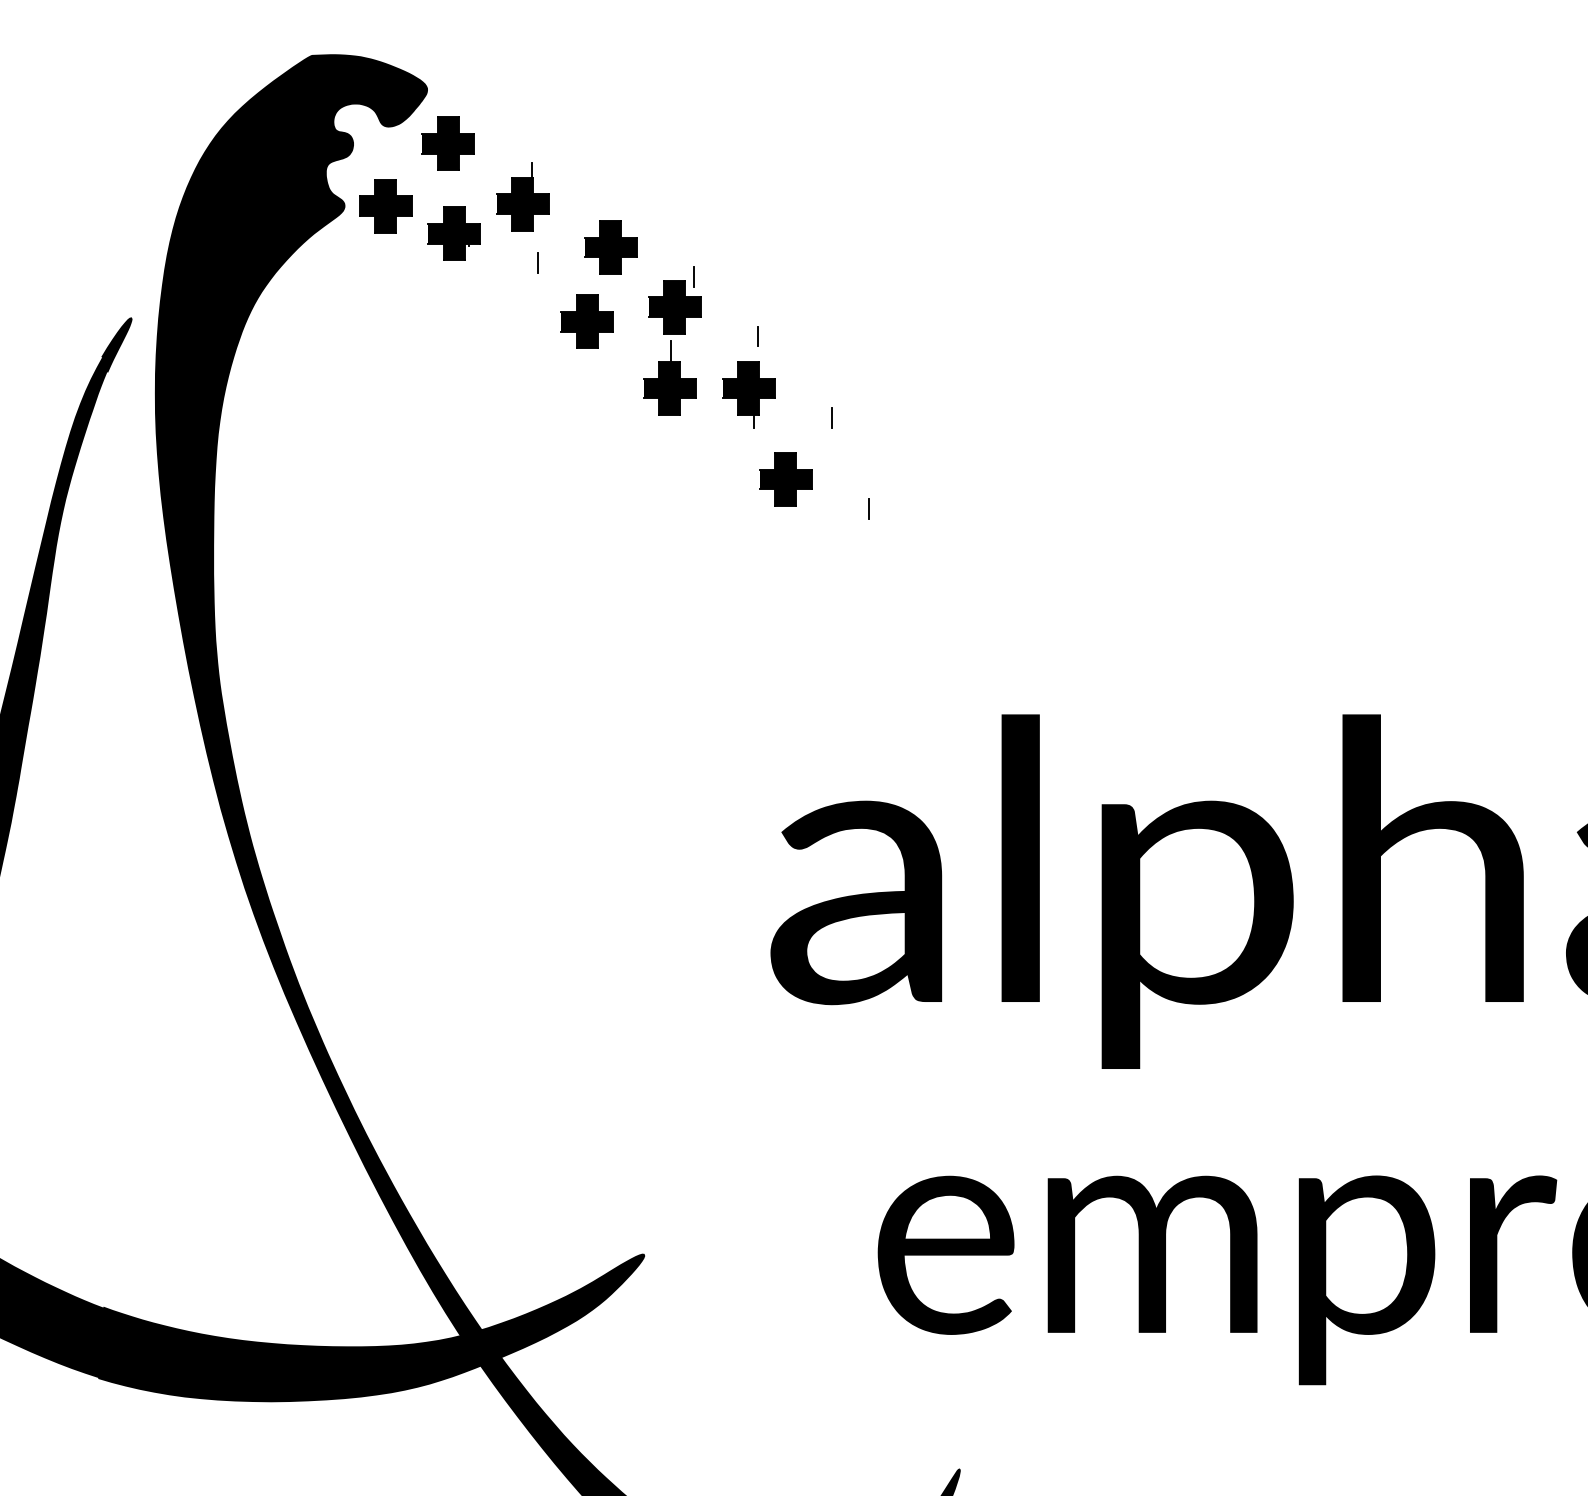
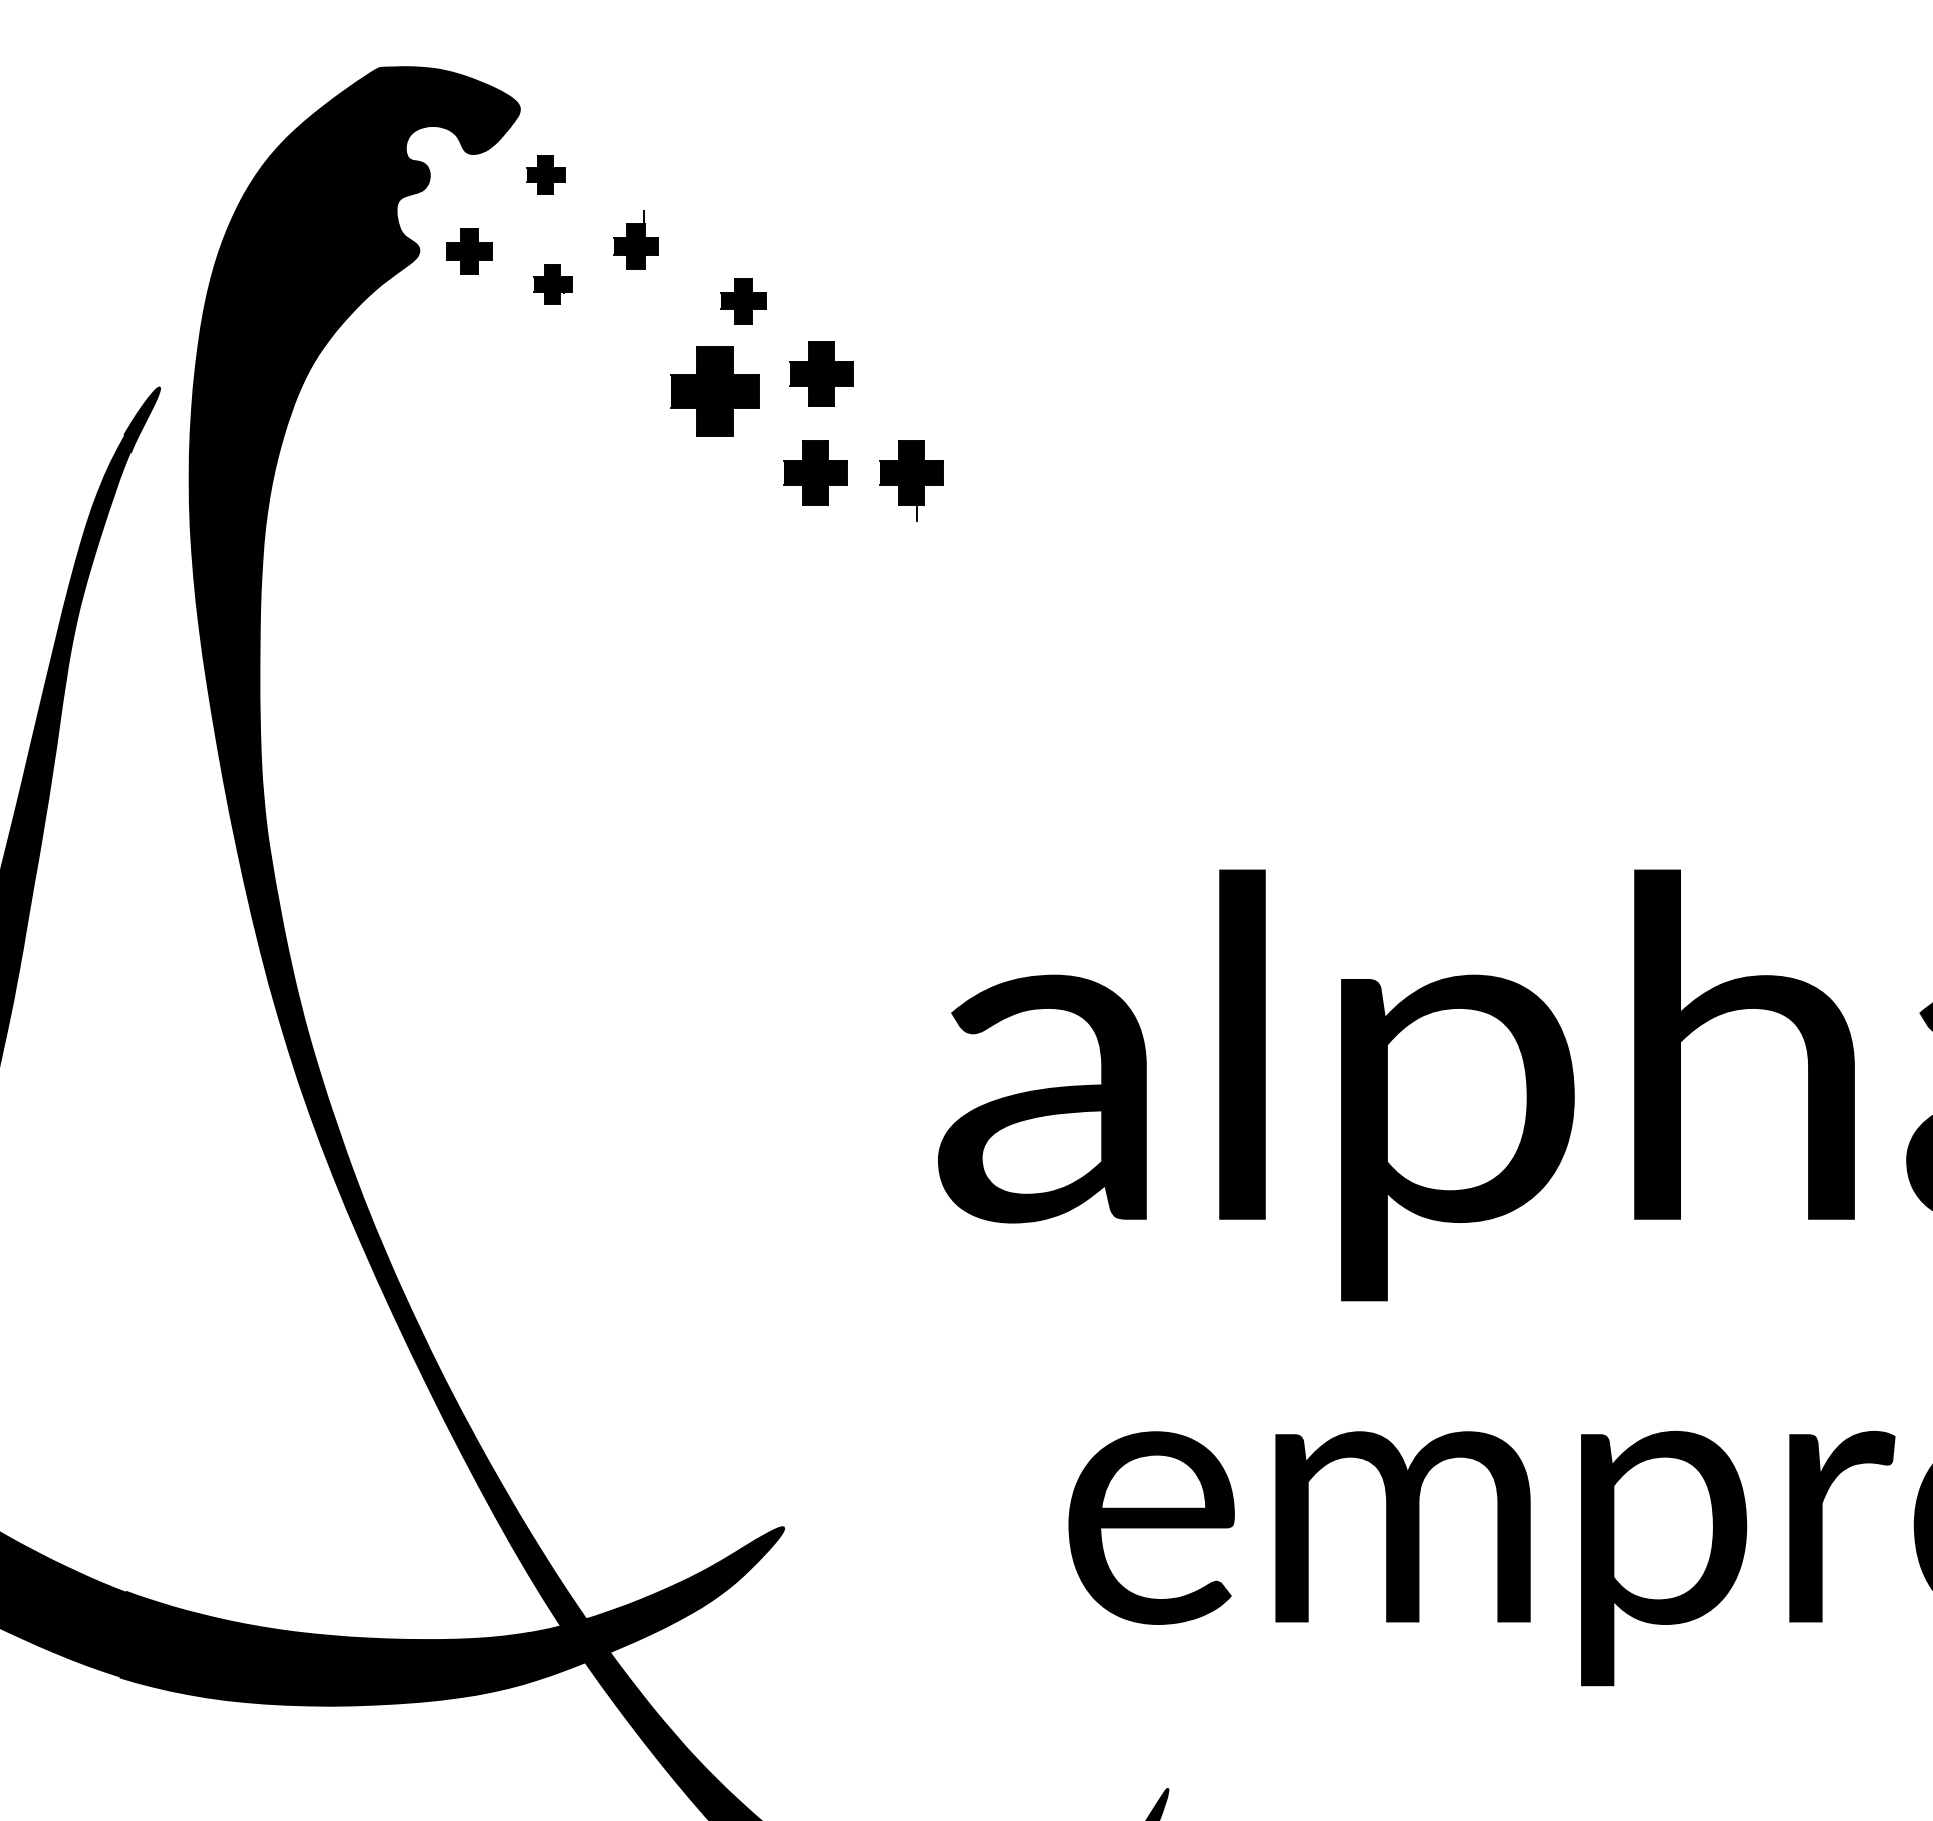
part: (448, 143) -> (545, 174), size x0.6
part: (522, 196) -> (636, 239), size x0.7
part: (385, 205) -> (469, 250), size x0.7
part: (453, 233) -> (552, 284), size x0.6
part: (610, 246) -> (743, 300), size x0.7
line: (537, 263) -> (654, 320), removed
line: (694, 276) -> (845, 336), removed
part: (586, 321) -> (714, 391), size x1.4
line: (758, 336) -> (923, 409), removed
line: (670, 351) -> (816, 427), removed
line: (832, 417) -> (1013, 508), removed
part: (785, 479) -> (956, 583), removed
line: (869, 508) -> (1058, 619), removed

